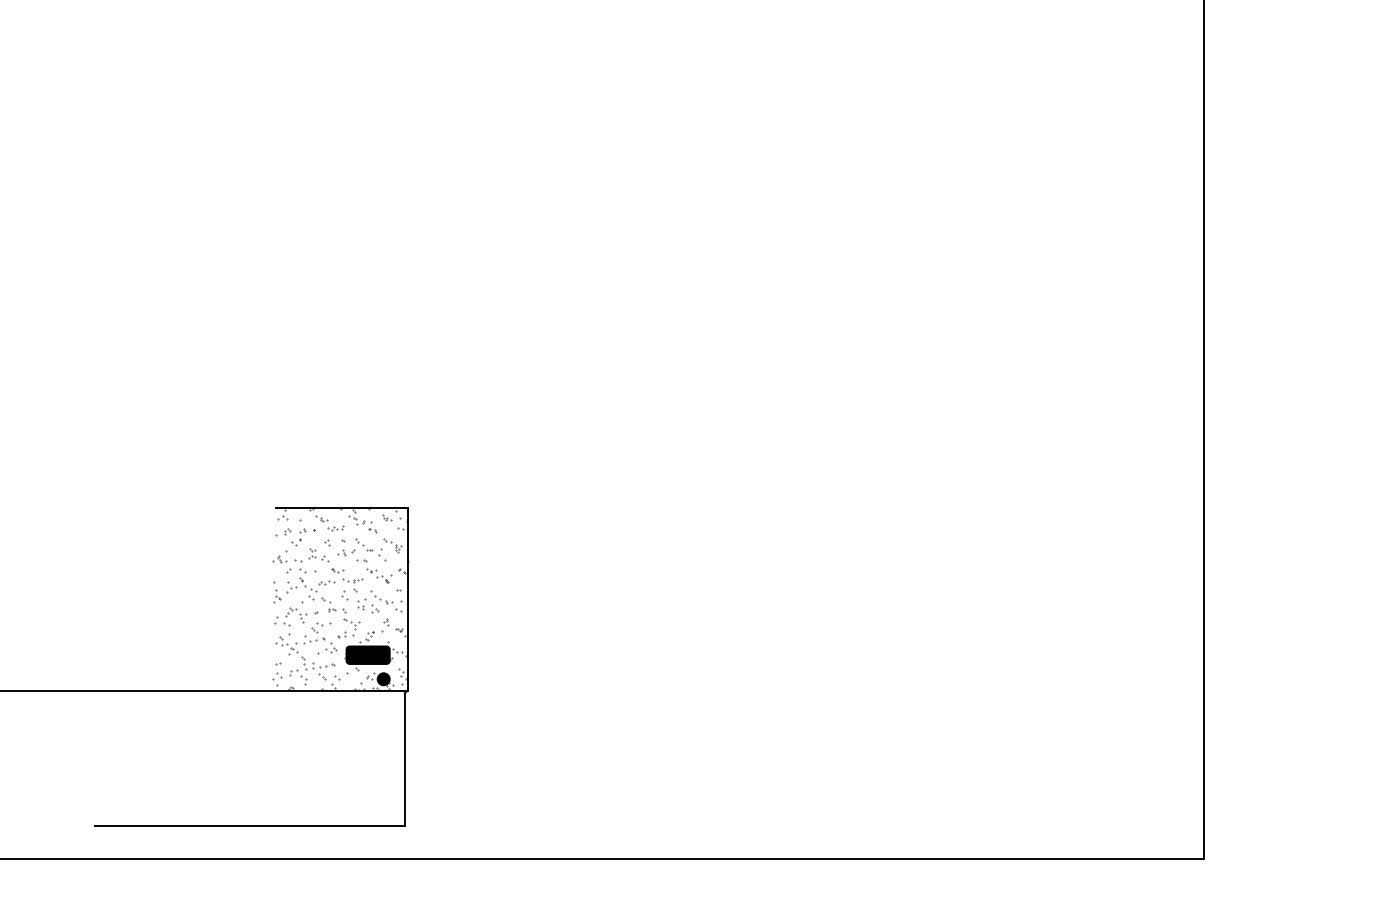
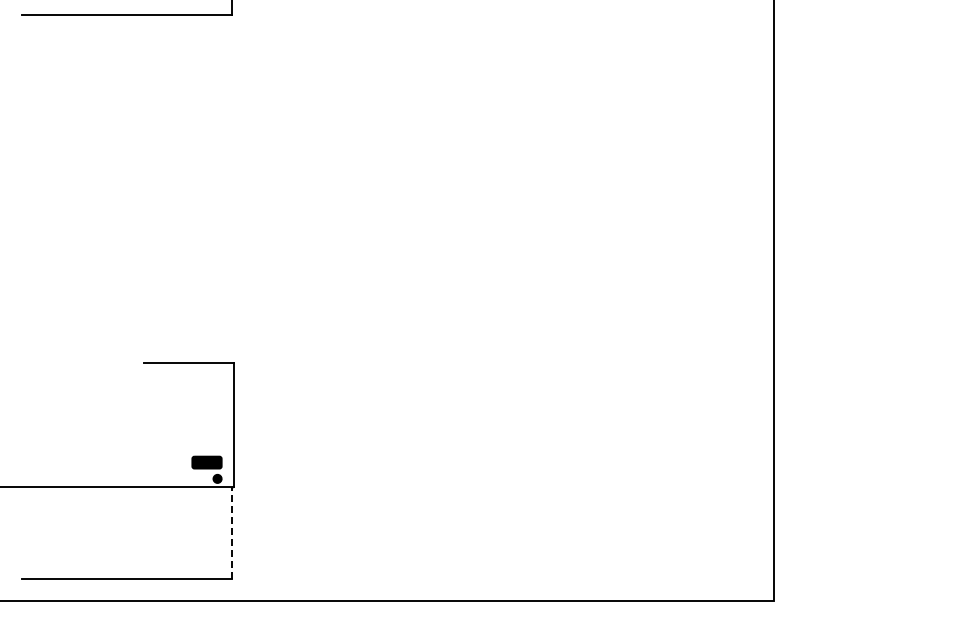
hatch: (339, 599) -> (187, 424), removed
line: (404, 759) -> (231, 533), solid -> dashed

